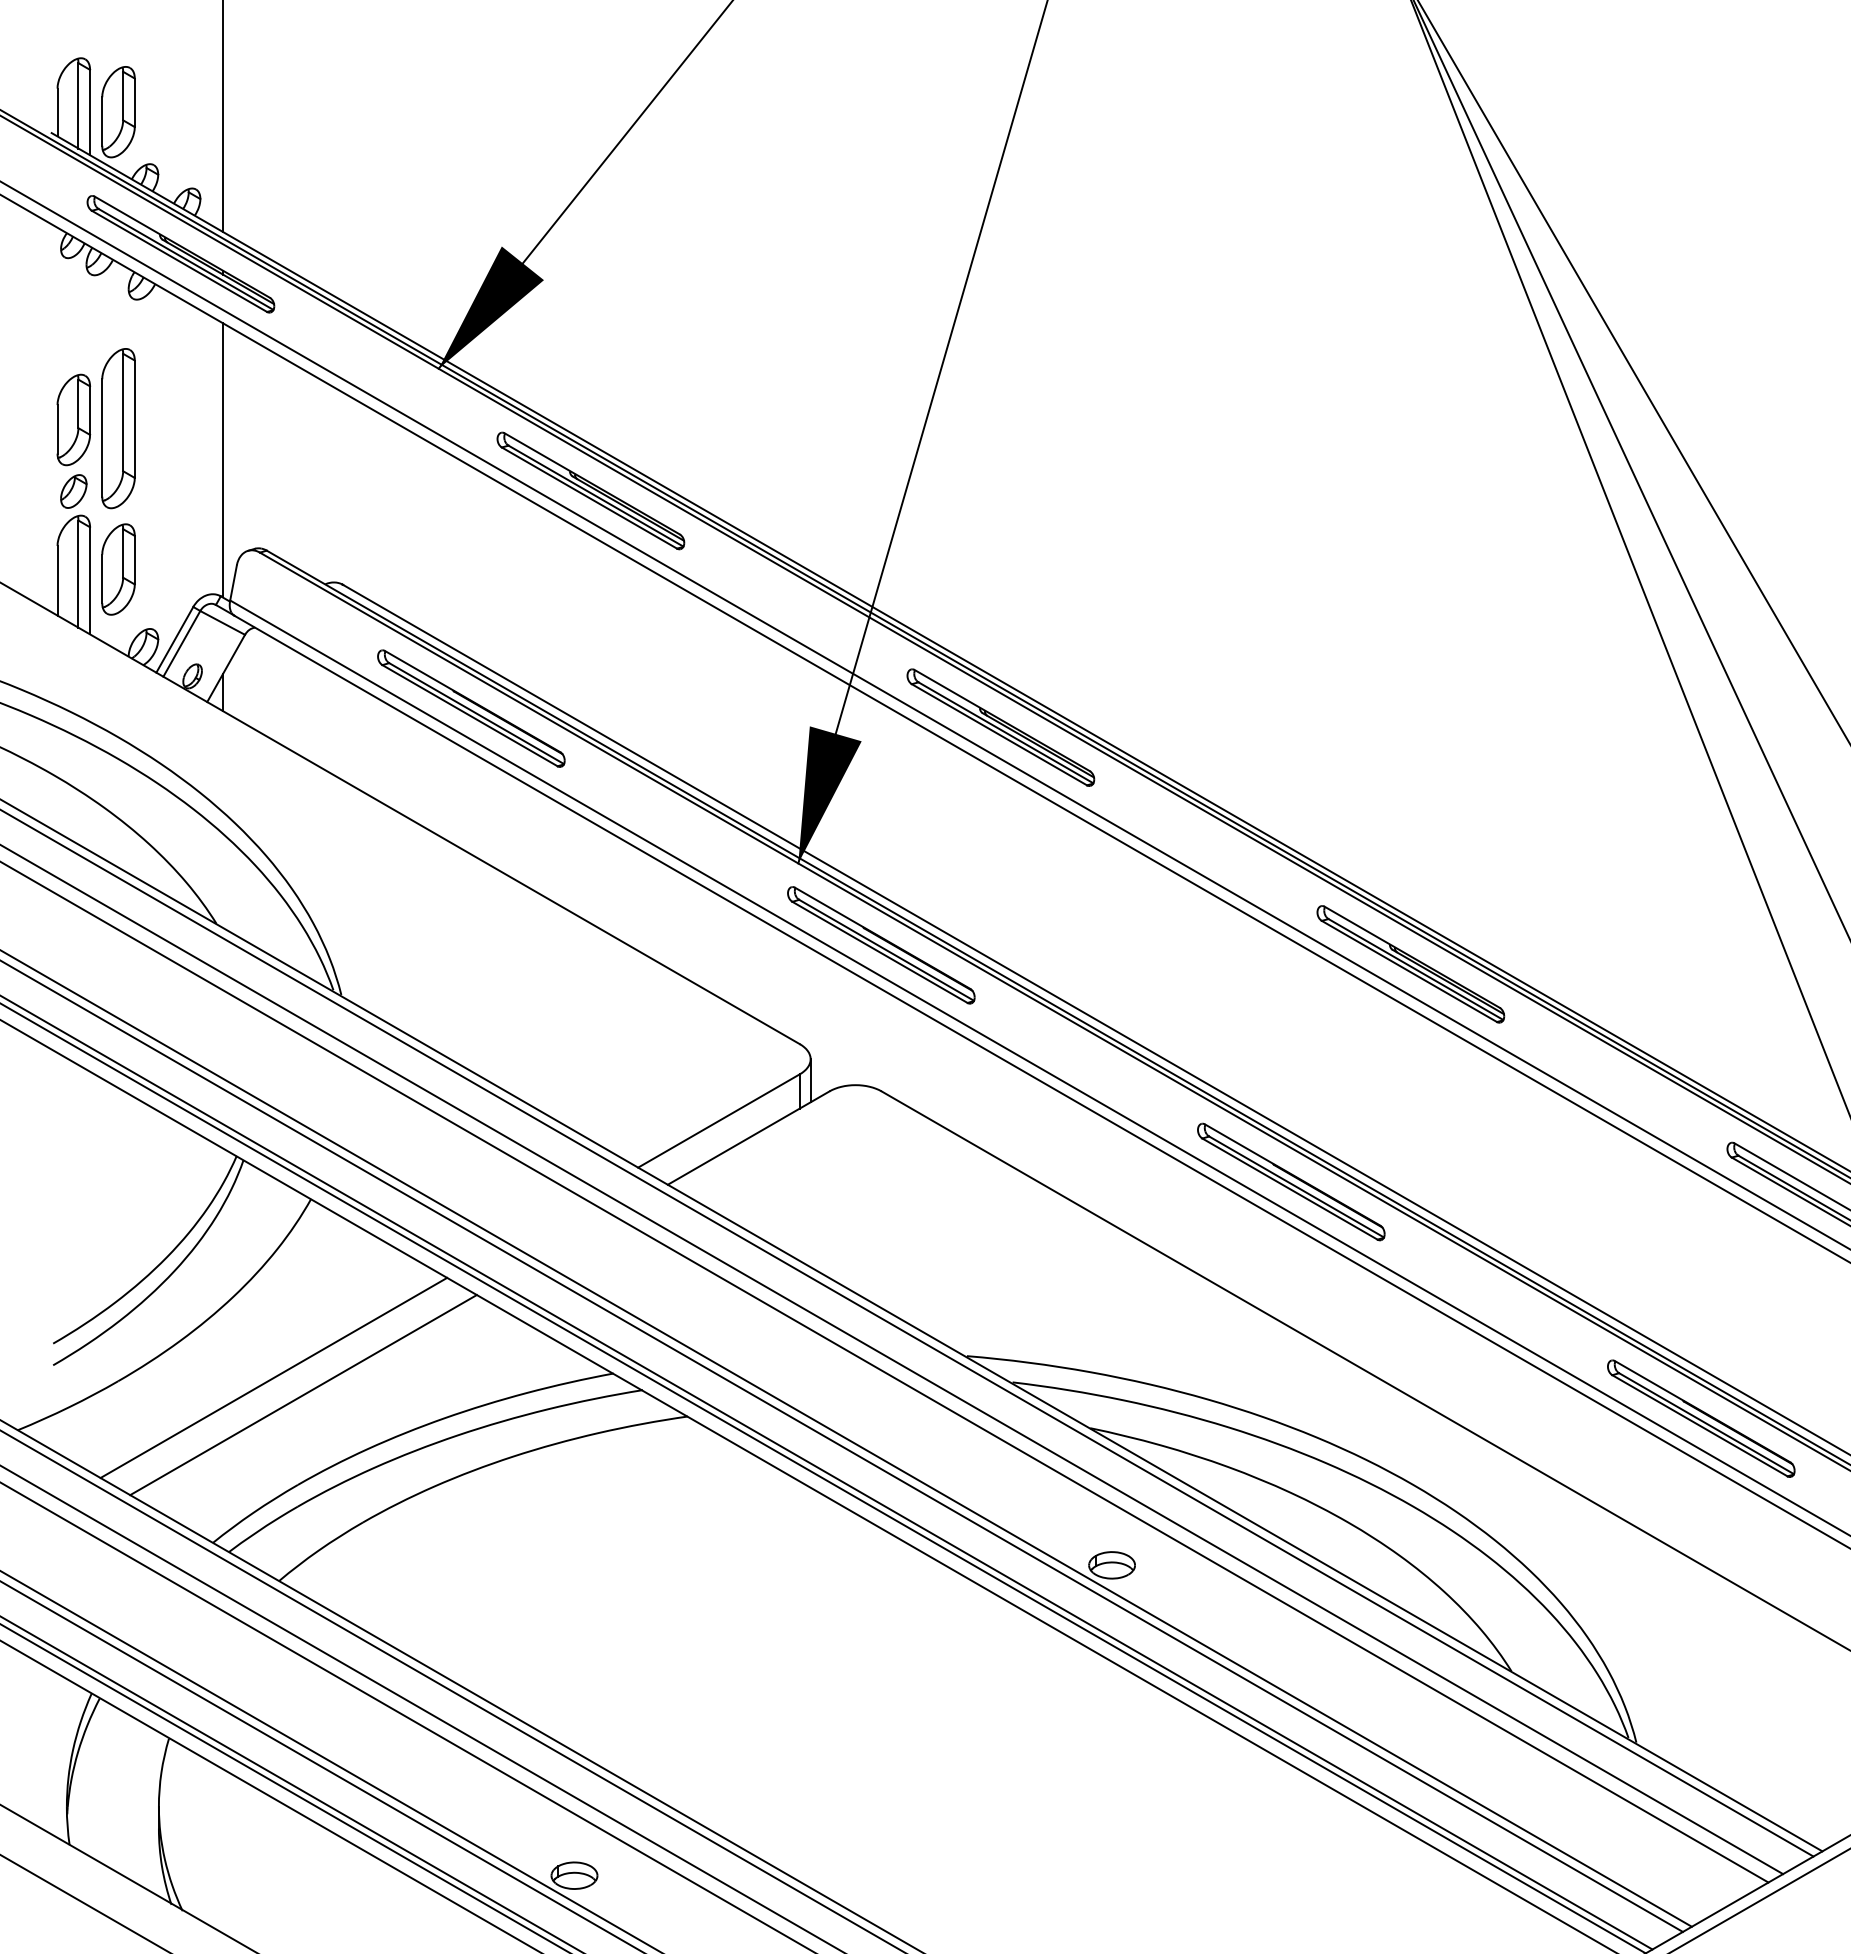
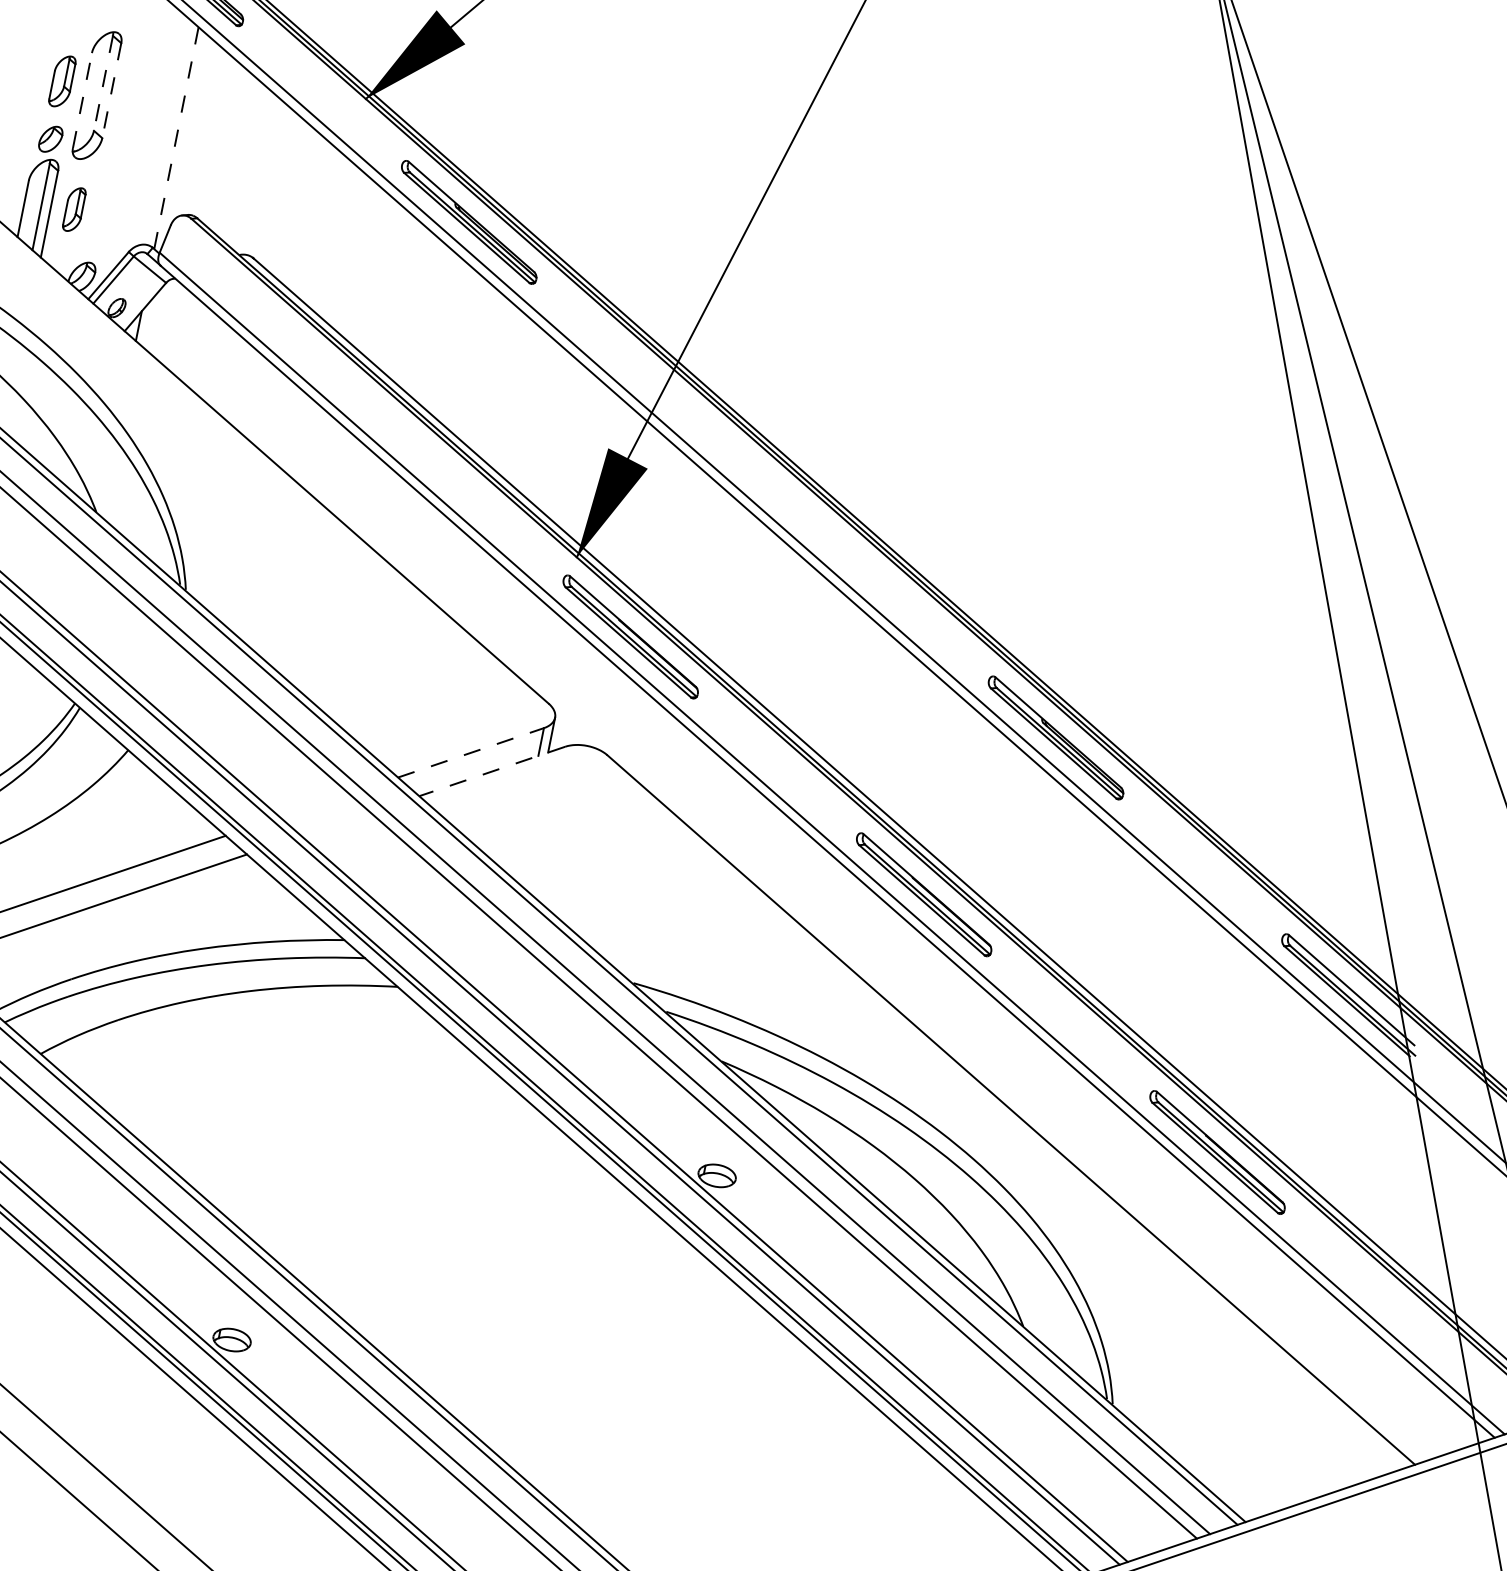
line: (123, 412) -> (103, 83), solid -> dashed
part: (73, 419) -> (62, 80), size x0.7
line: (134, 419) -> (111, 90), solid -> dashed
line: (102, 437) -> (82, 100), solid -> dashed
line: (222, 459) -> (176, 137), solid -> dashed
part: (118, 569) -> (74, 209), size x0.6
part: (471, 708) -> (337, 379), removed
part: (1000, 727) -> (762, 480), removed
line: (719, 1120) -> (471, 752), solid -> dashed
line: (748, 1138) -> (492, 771), solid -> dashed

